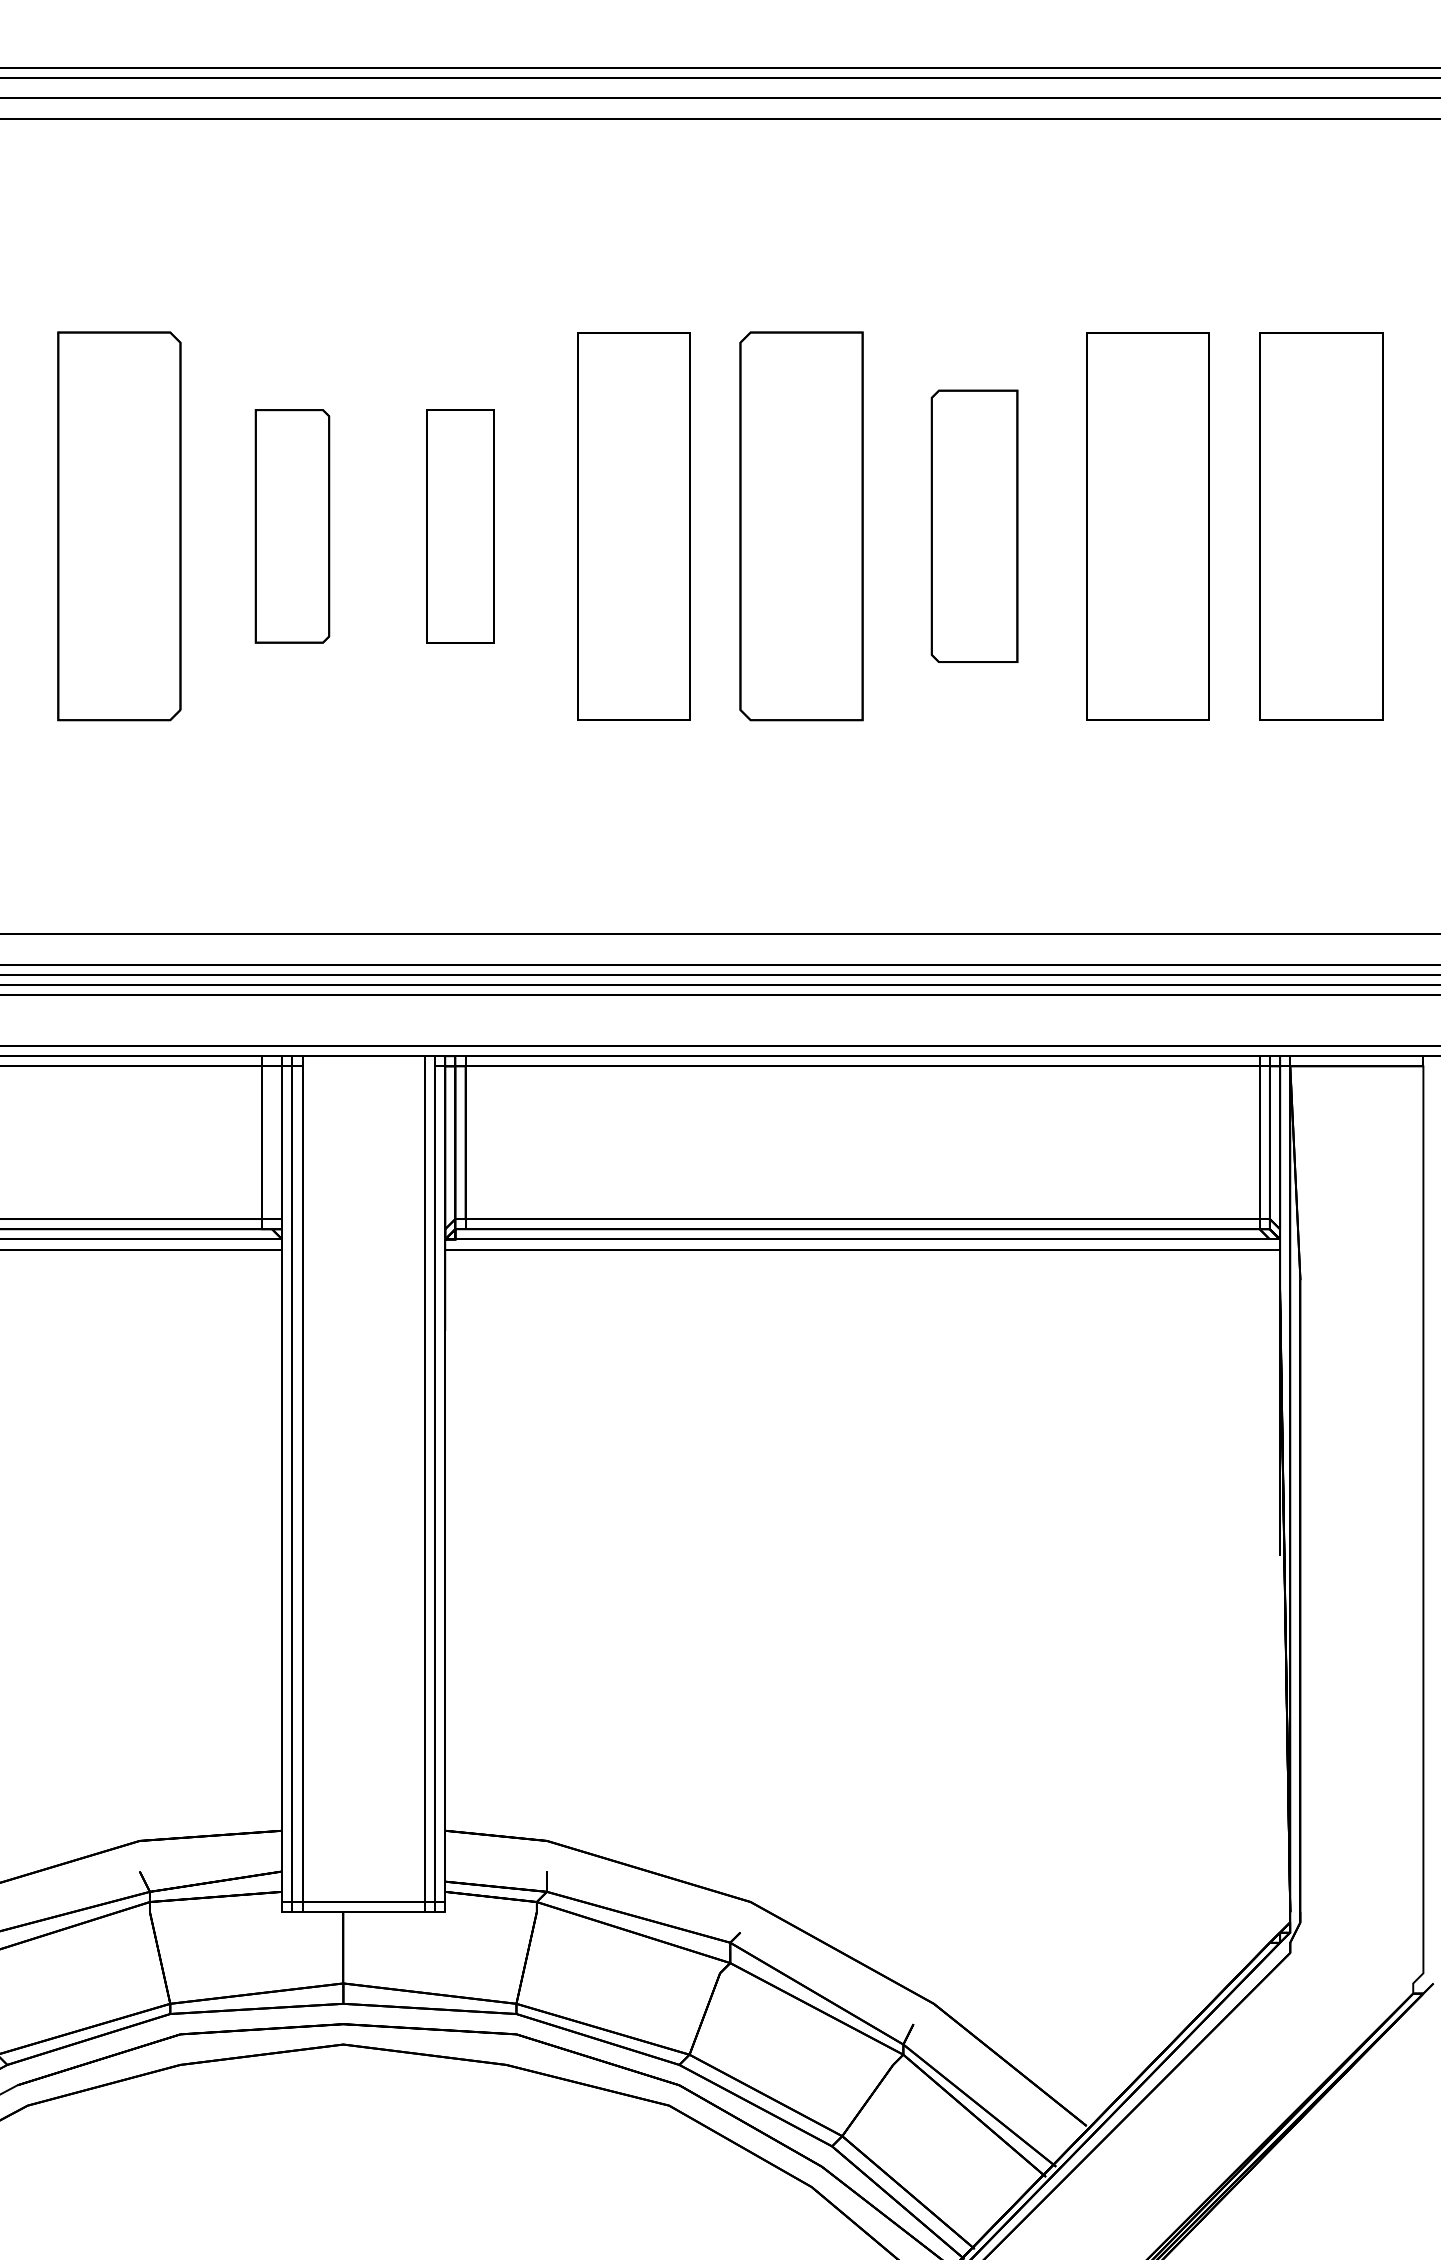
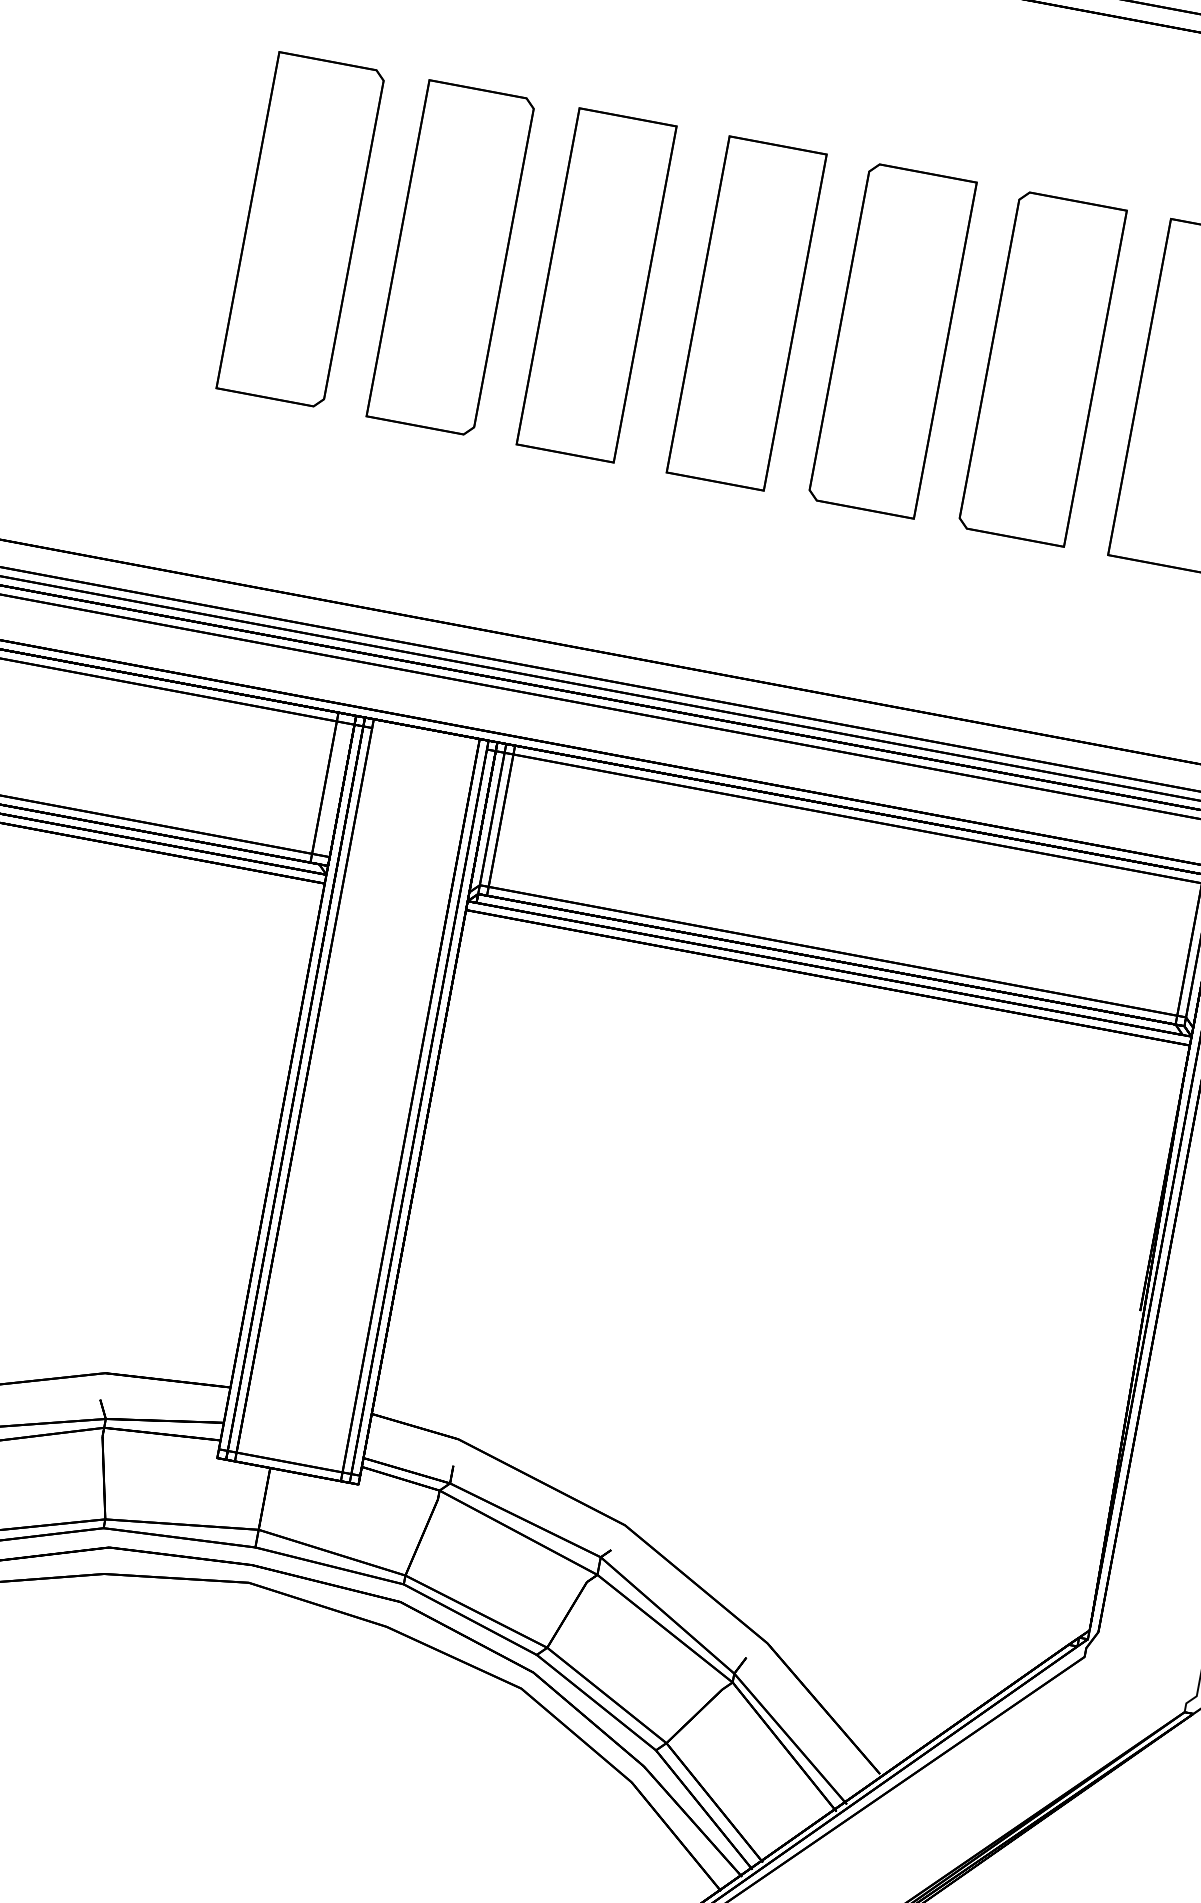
part: (292, 526) -> (450, 258), size x1.67
part: (459, 526) -> (595, 285), size x1.67
part: (974, 526) -> (1042, 368), size x1.43

